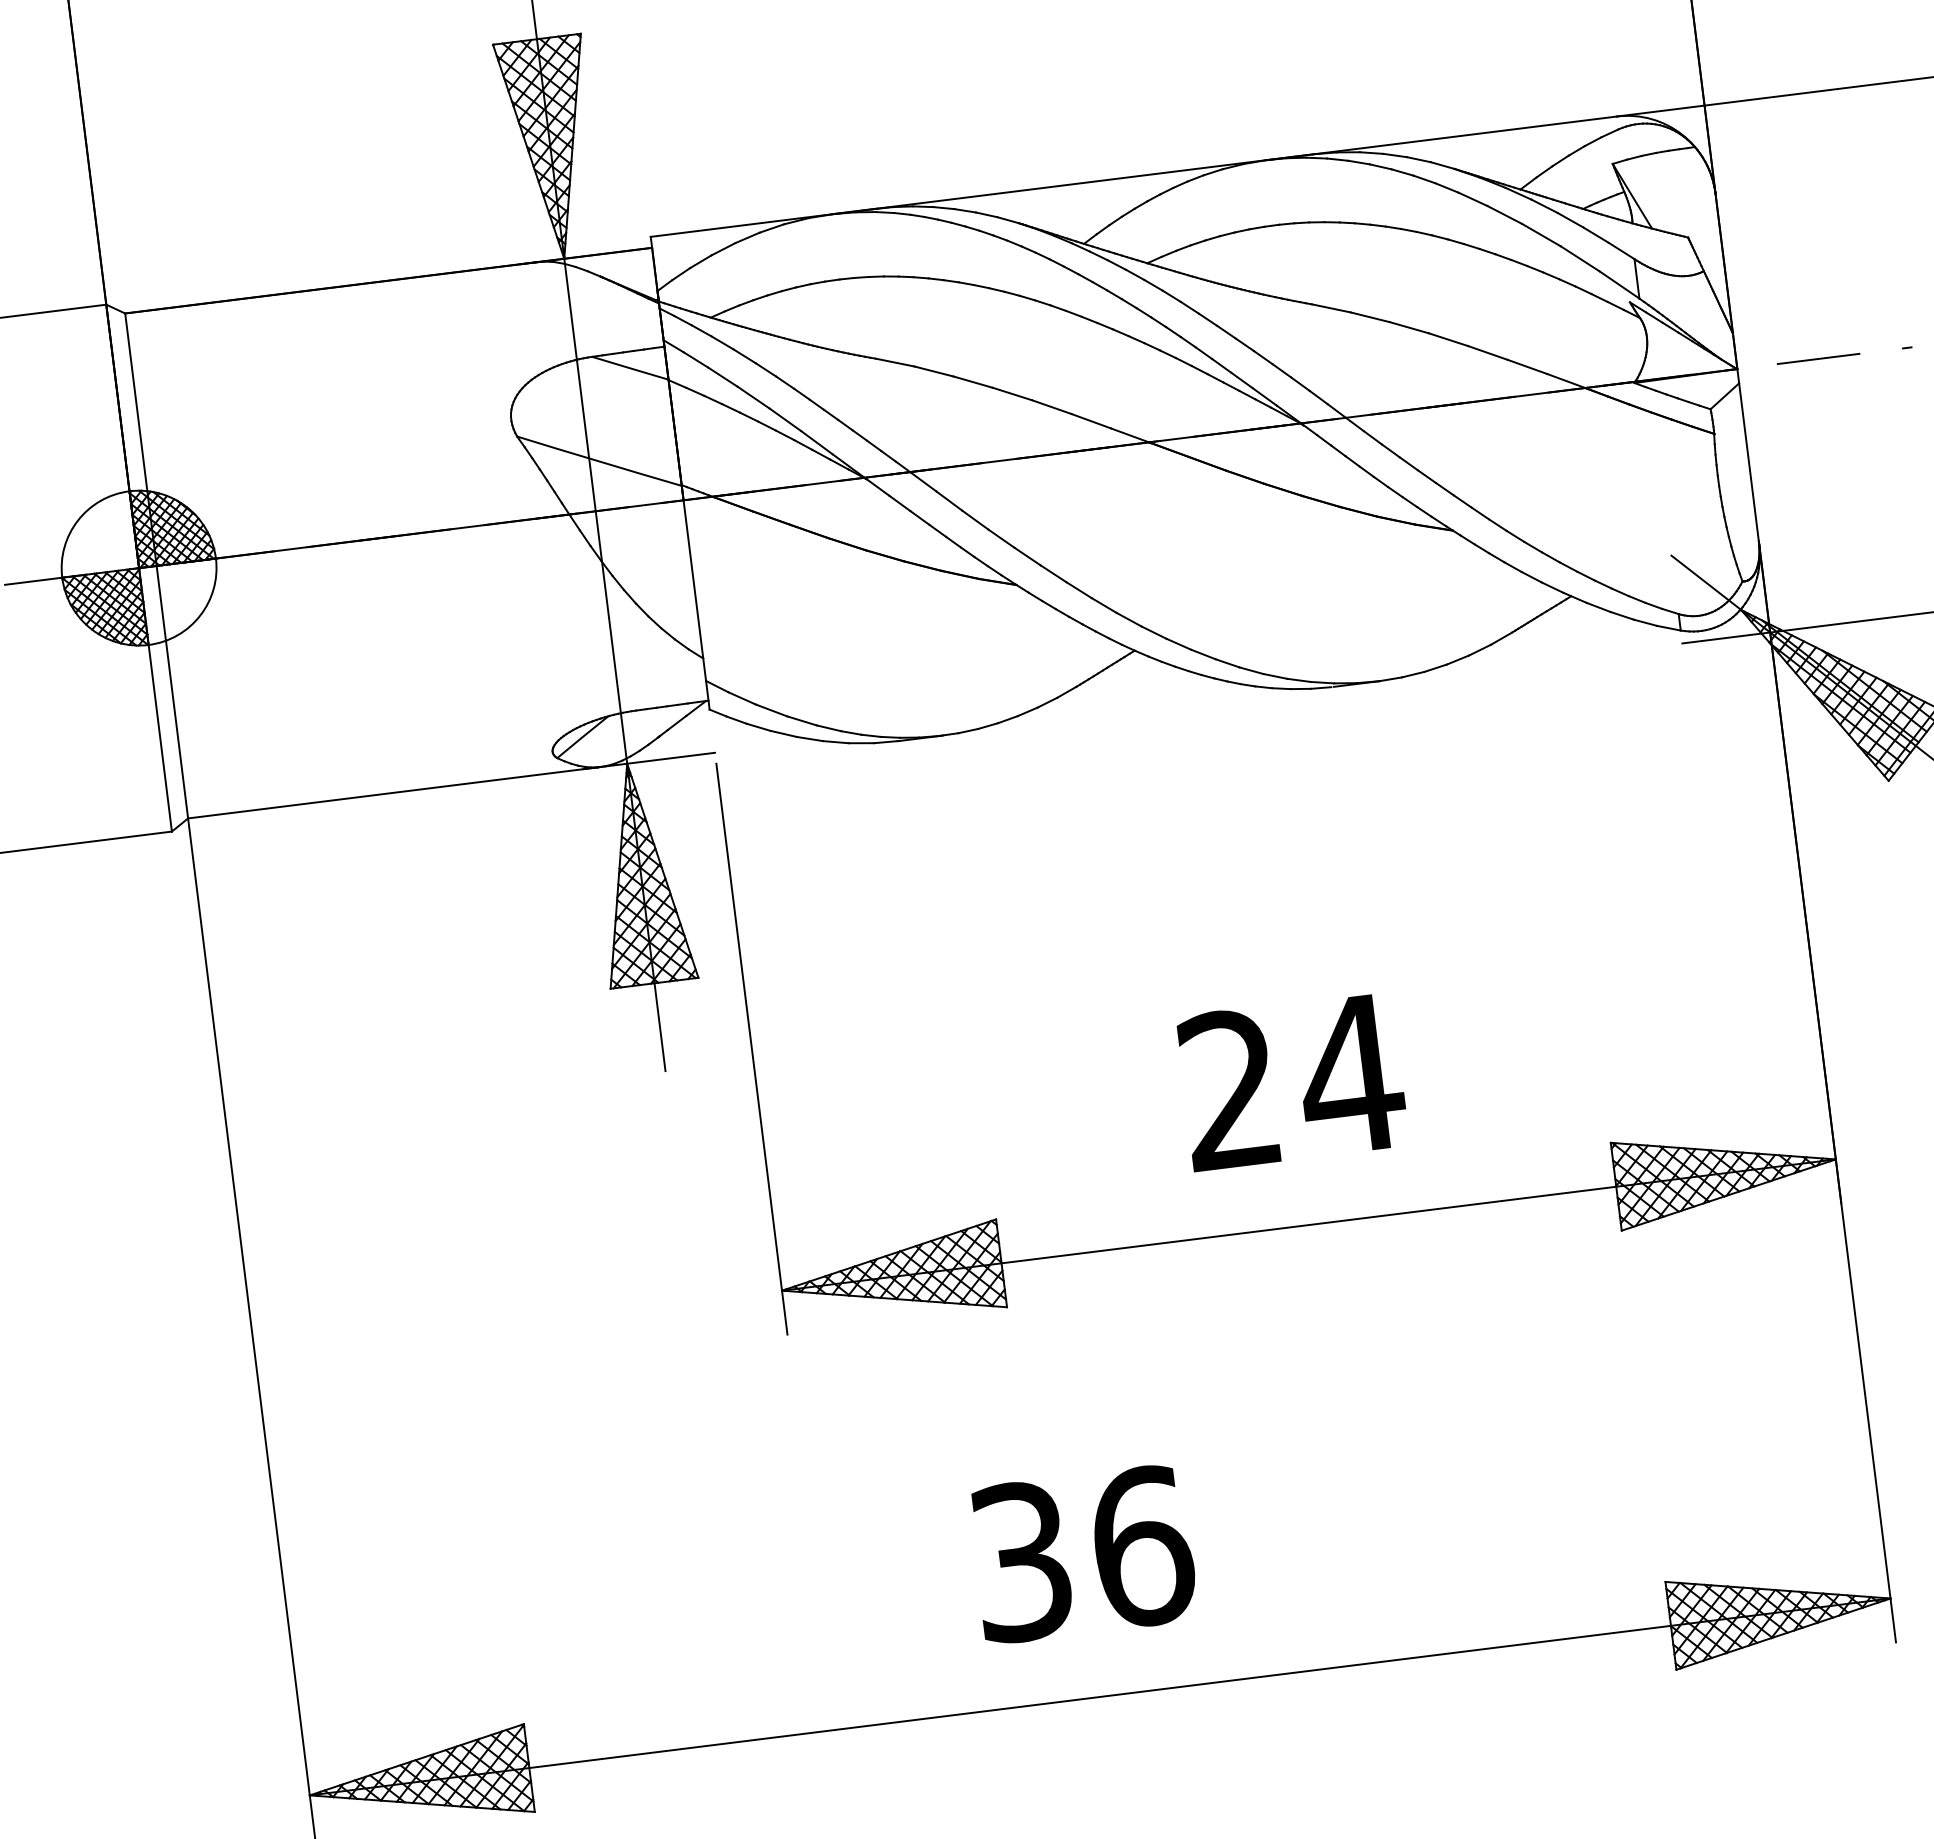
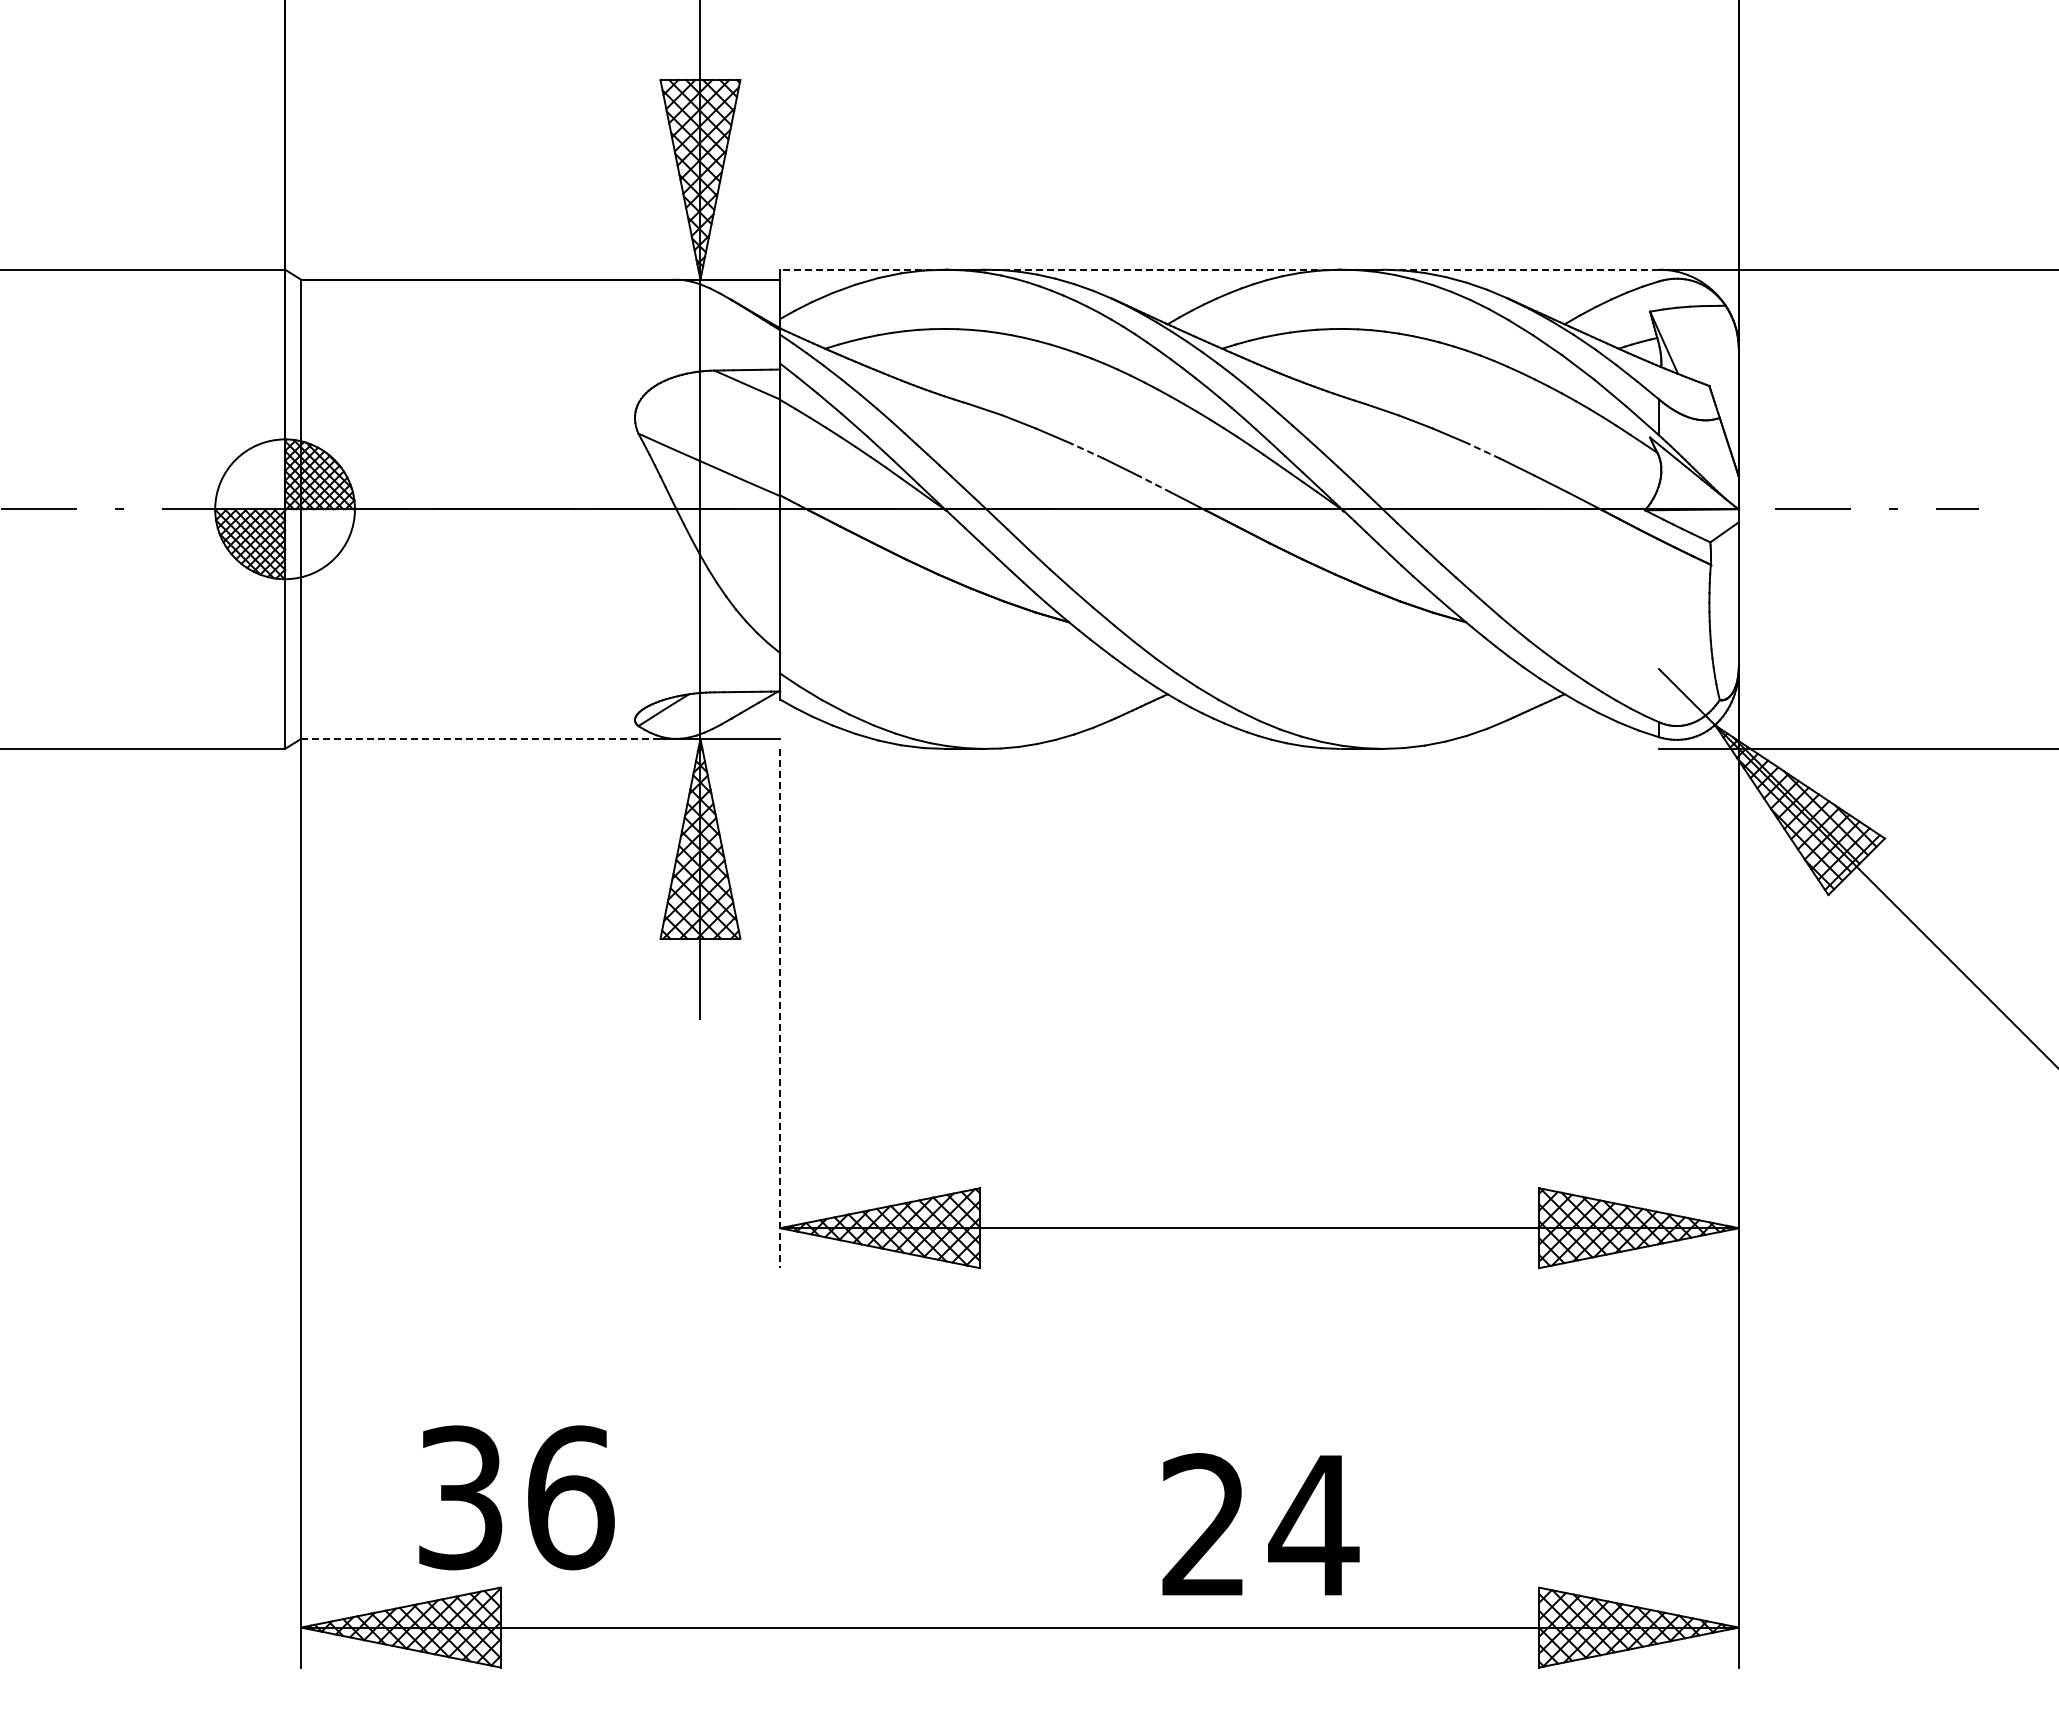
line: (1133, 176) -> (1219, 269), solid -> dashed
line: (1448, 339) -> (1483, 450), solid -> dashed
line: (1012, 393) -> (1086, 450), solid -> dashed
line: (1090, 420) -> (1153, 483), solid -> dashed
line: (394, 792) -> (488, 738), solid -> dashed
line: (752, 1049) -> (780, 1008), solid -> dashed
text: (1292, 1081) -> (1260, 1524), moved
text: (1082, 1553) -> (516, 1497), moved

